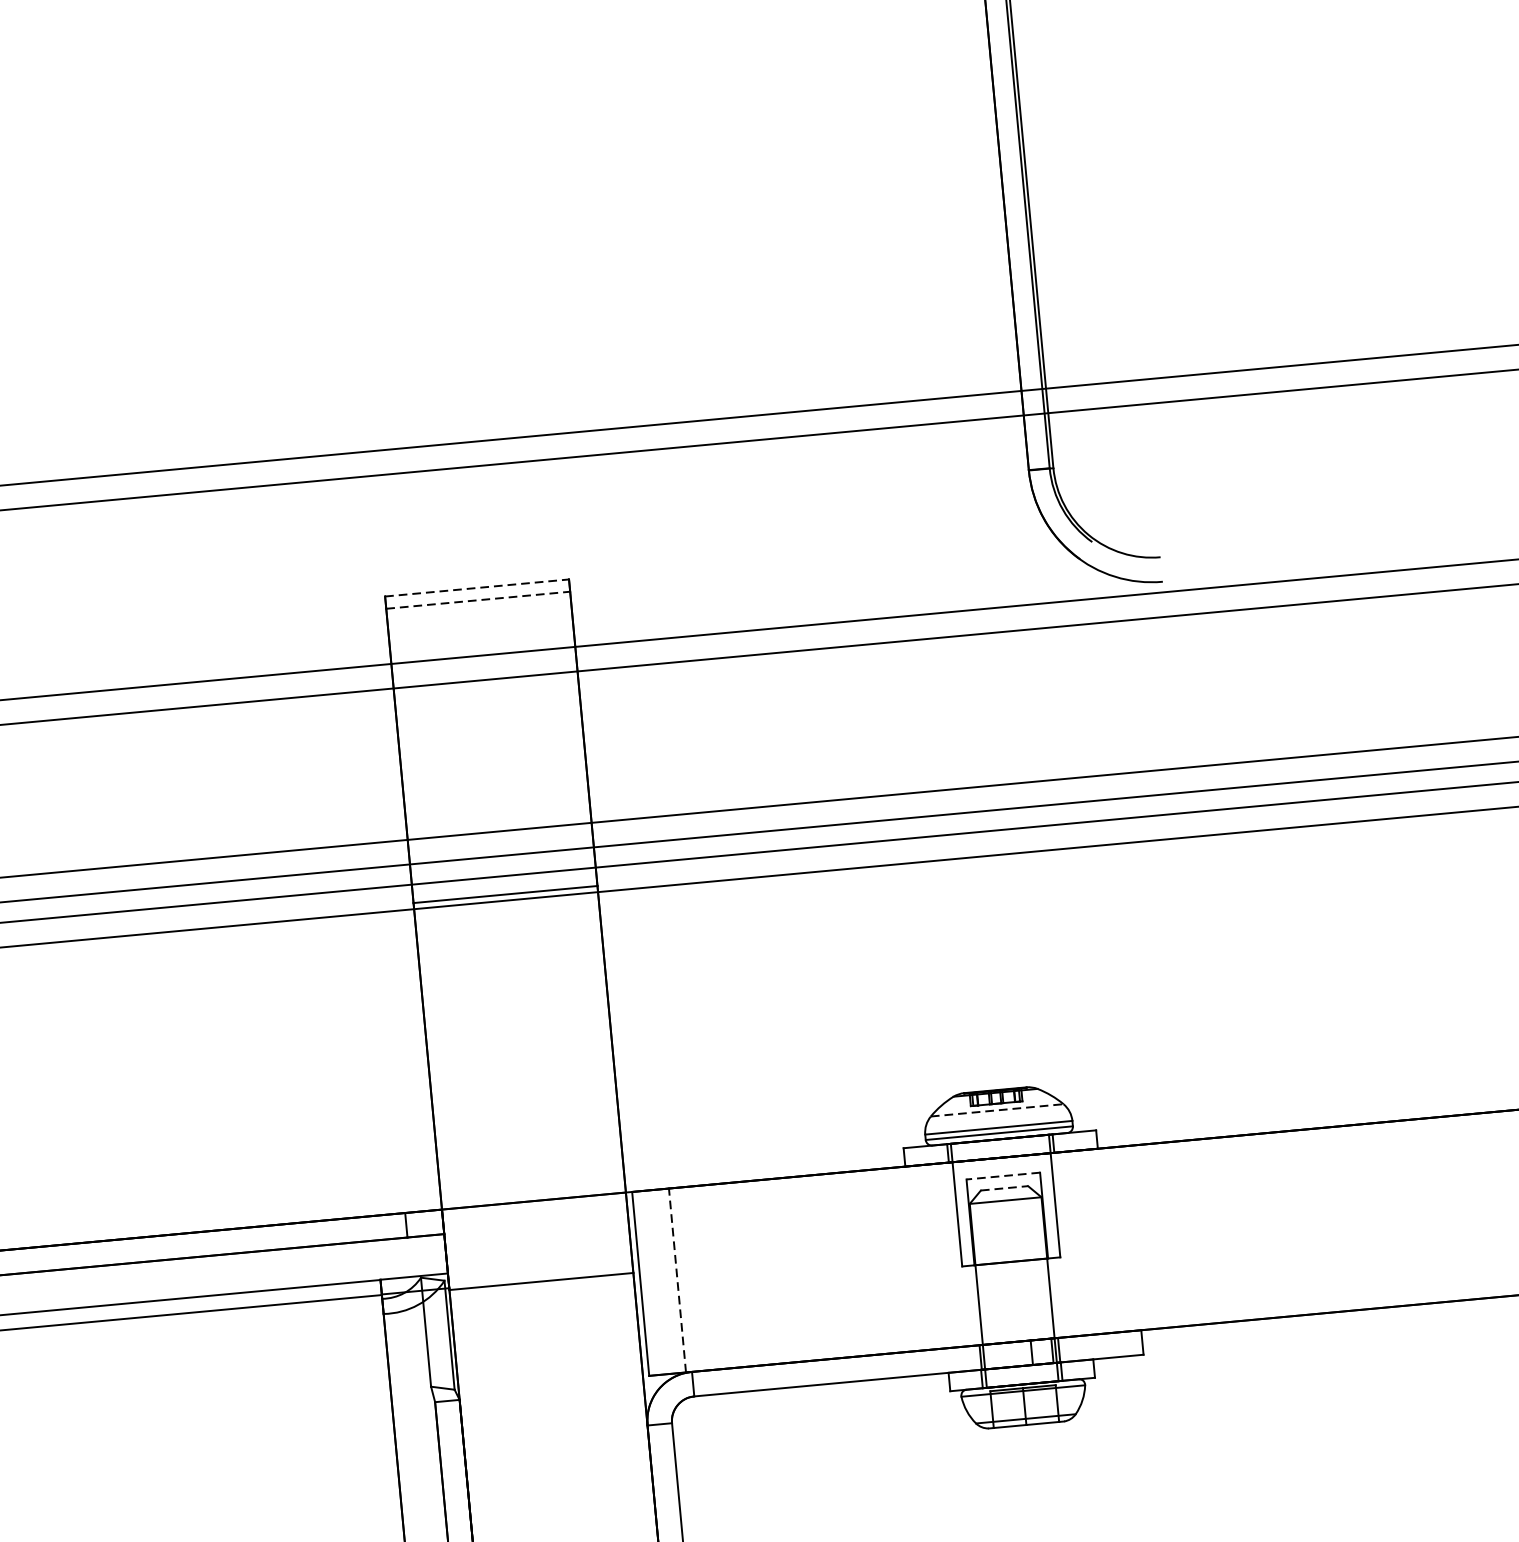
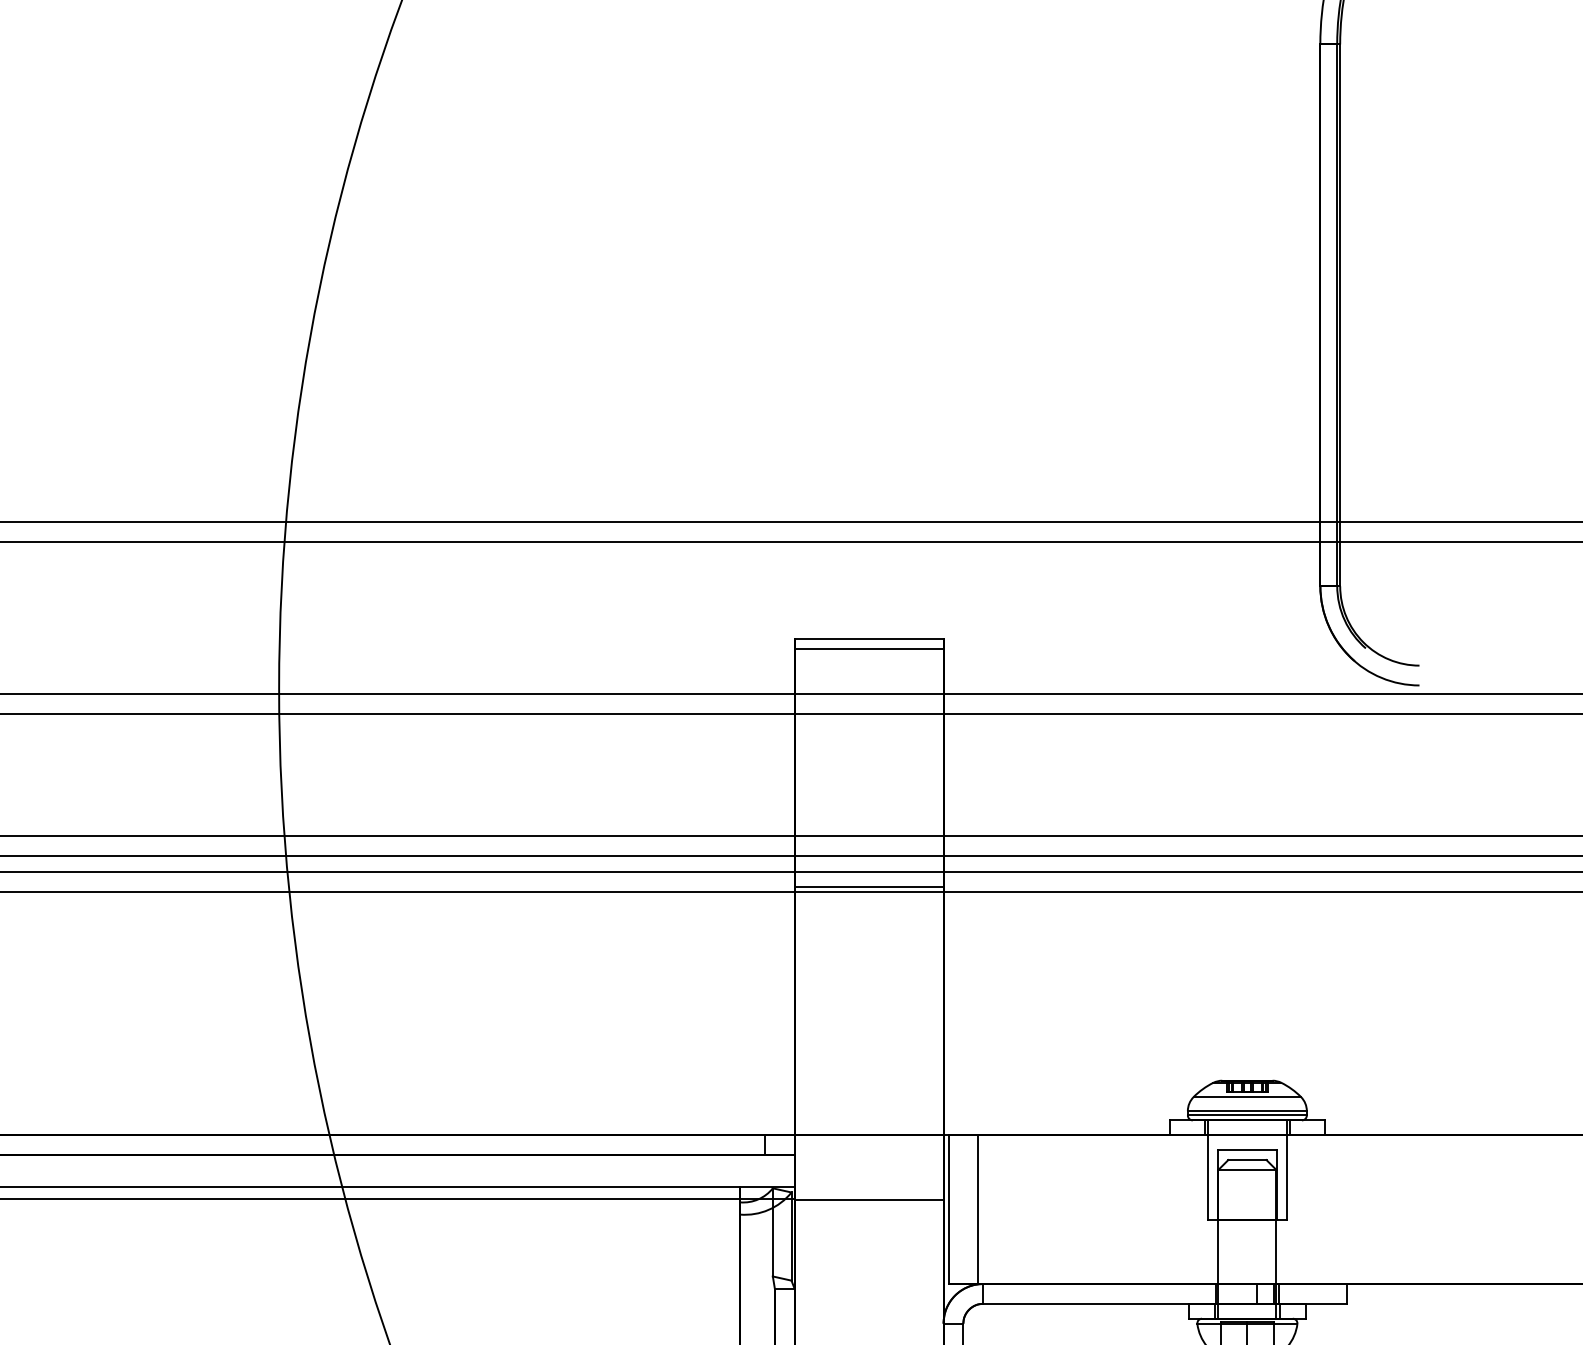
line: (477, 588) -> (869, 639), dashed -> solid
line: (478, 600) -> (869, 649), dashed -> solid
line: (997, 1109) -> (1247, 1096), dashed -> solid
line: (1003, 1176) -> (1247, 1150), dashed -> solid
line: (1004, 1188) -> (1247, 1160), dashed -> solid
line: (677, 1280) -> (978, 1209), dashed -> solid

